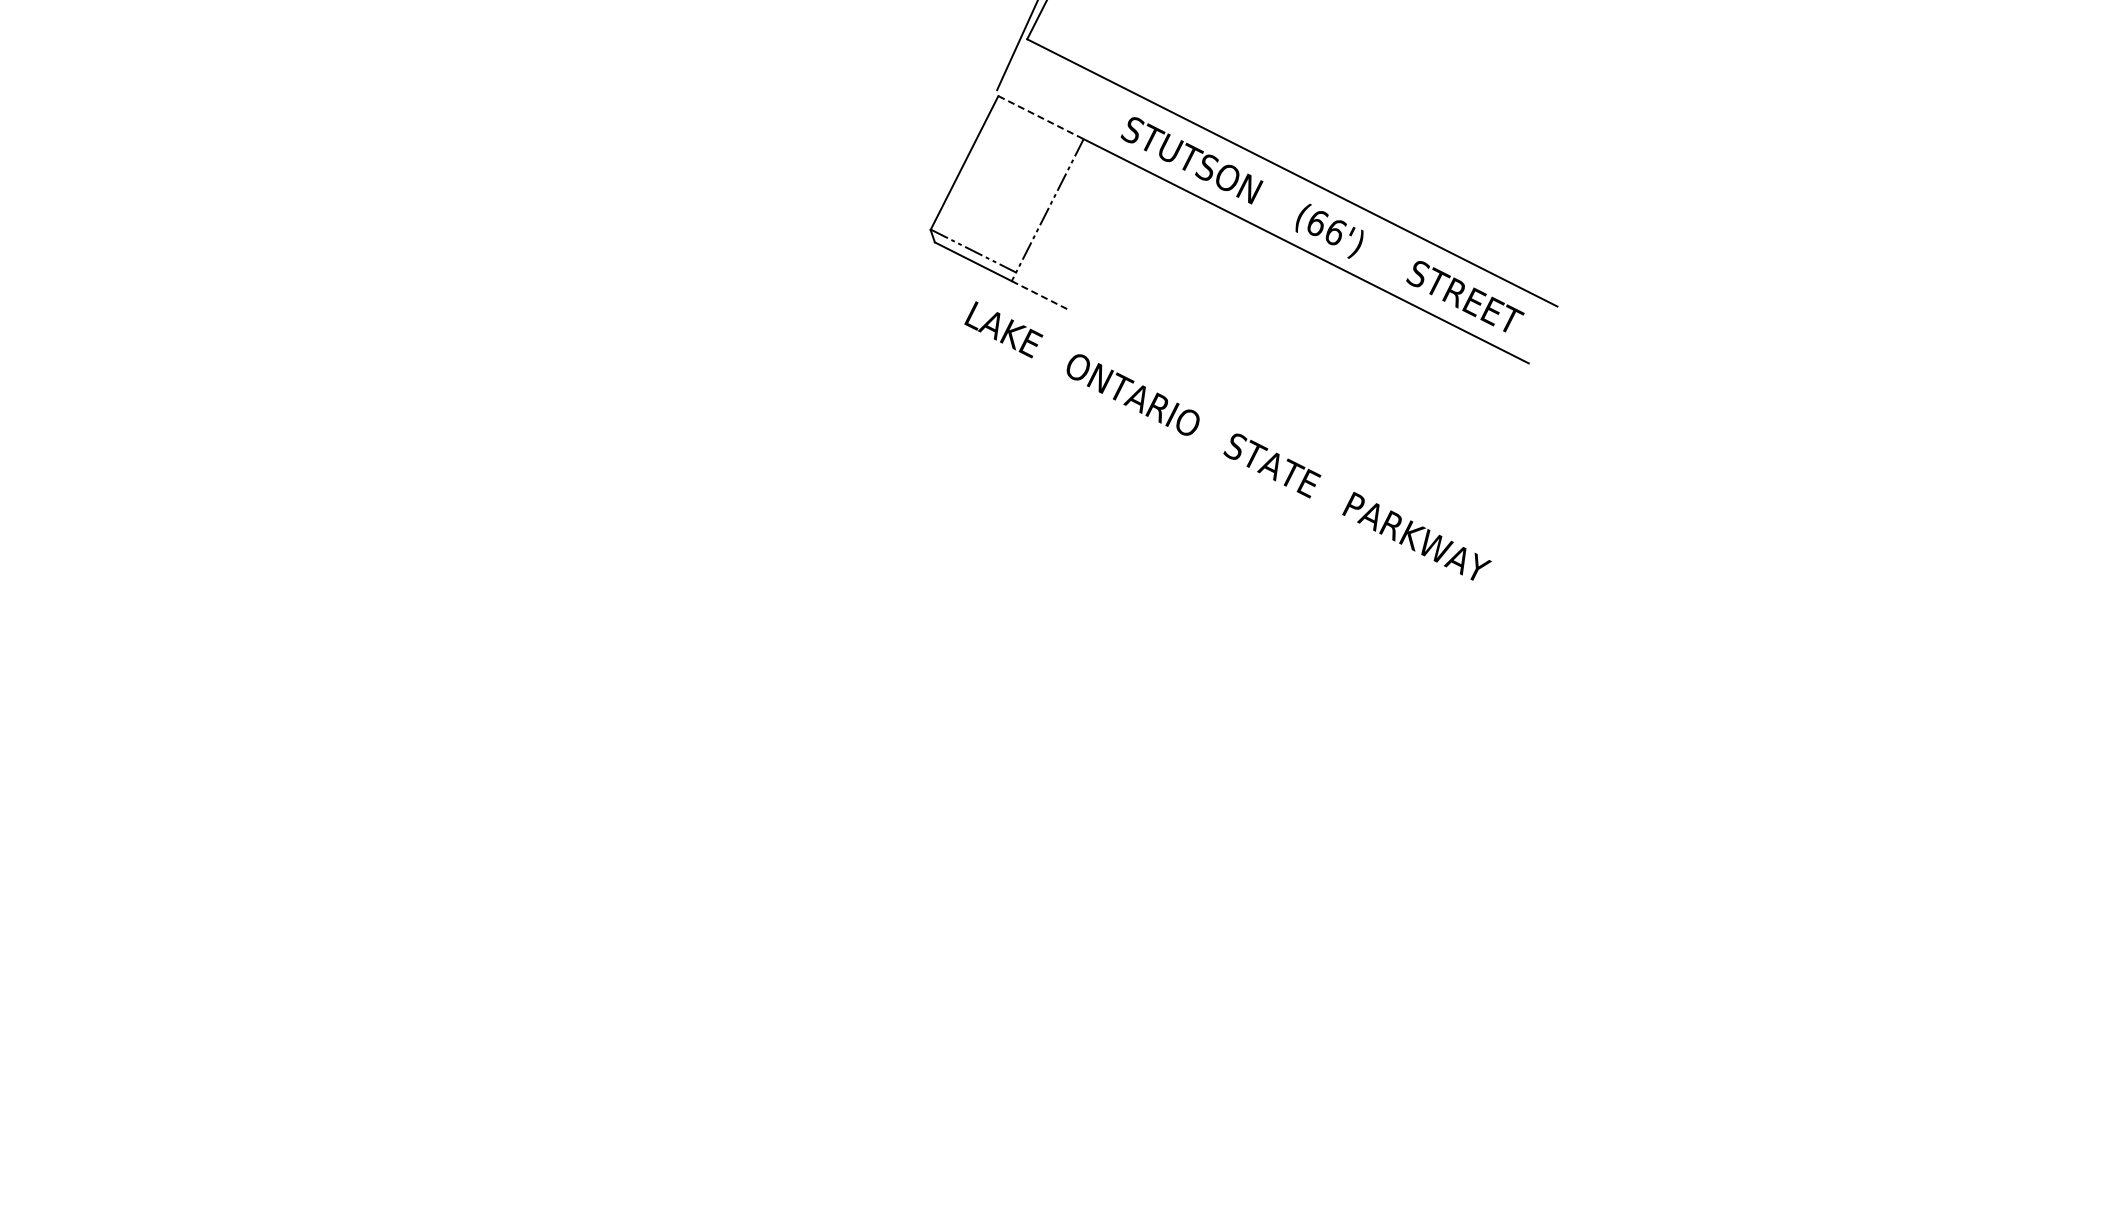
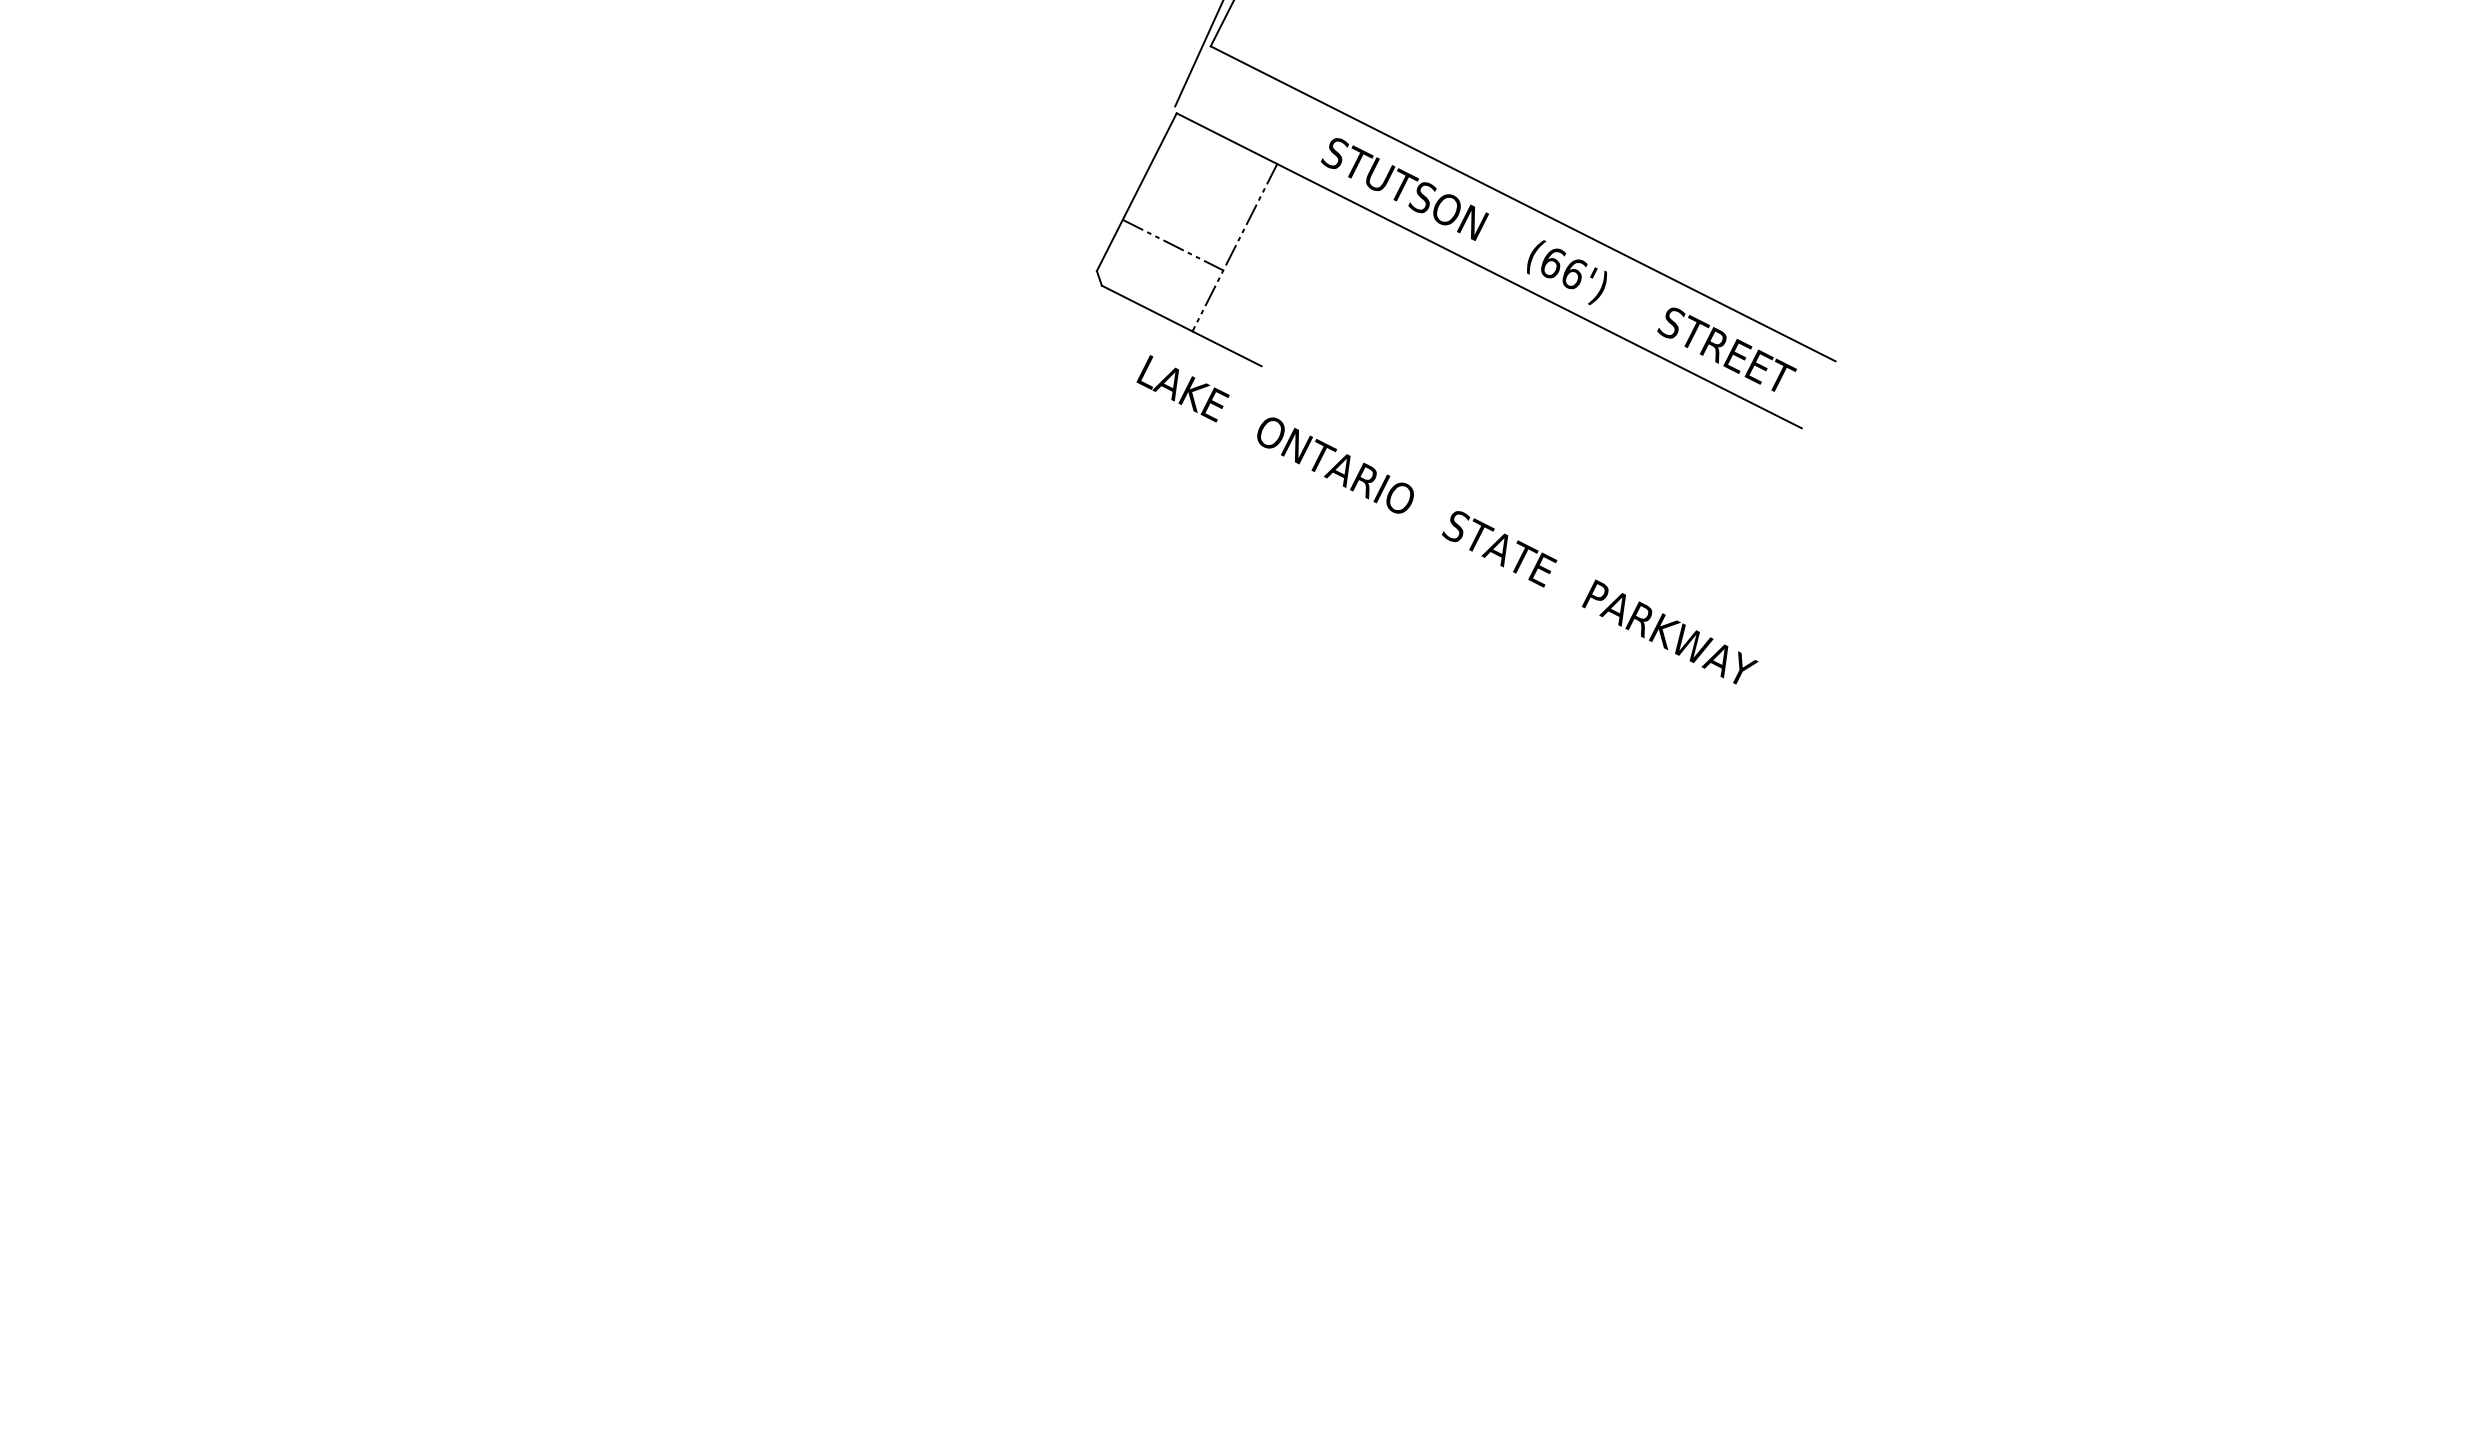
line: (1041, 117) -> (1227, 138), dashed -> solid
line: (972, 250) -> (1172, 244), moved
line: (1041, 295) -> (1227, 348), dashed -> solid

